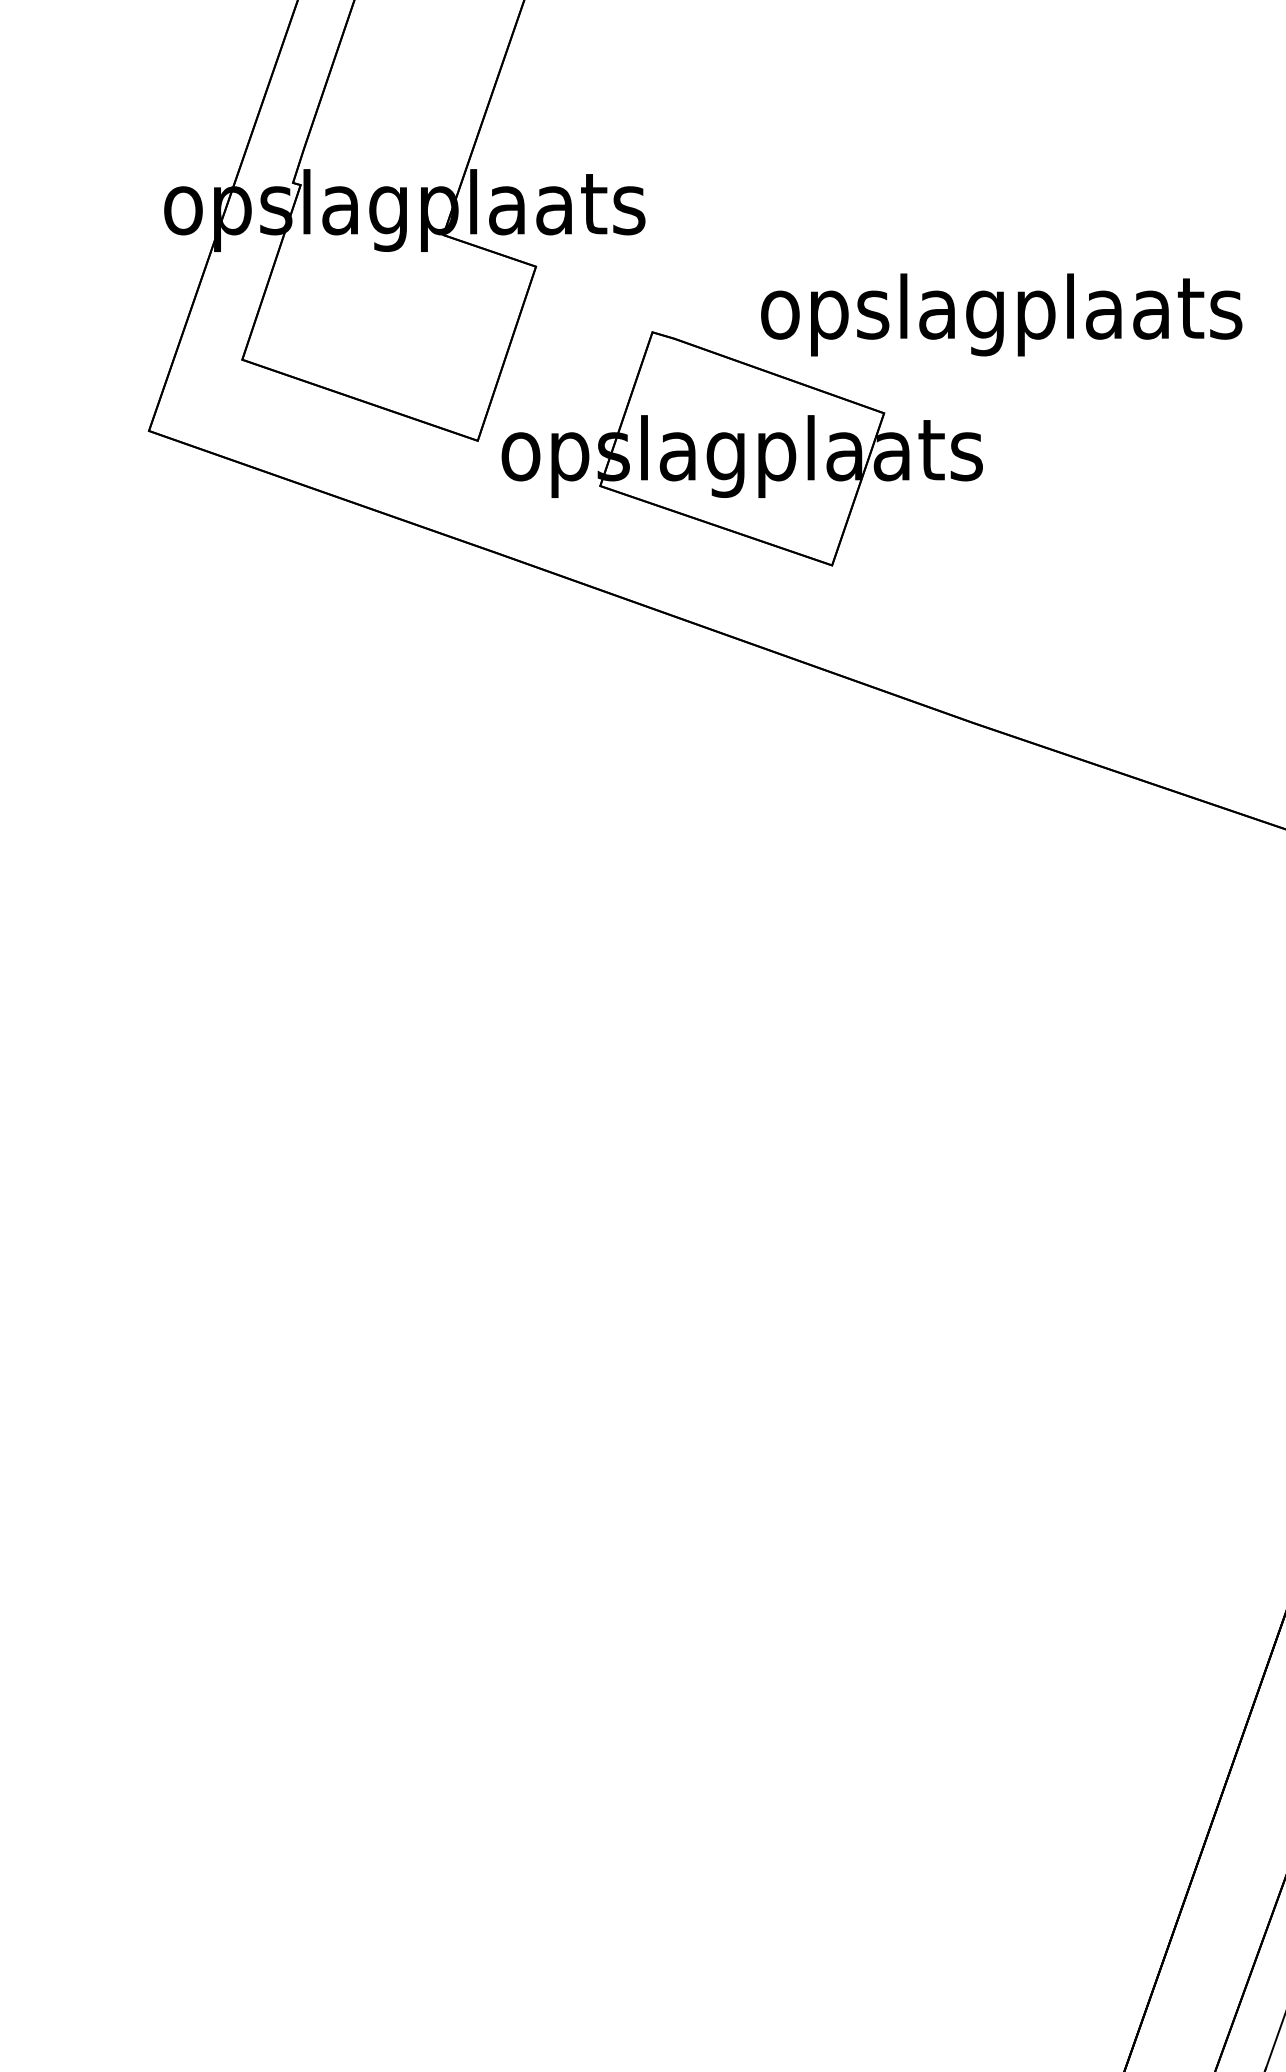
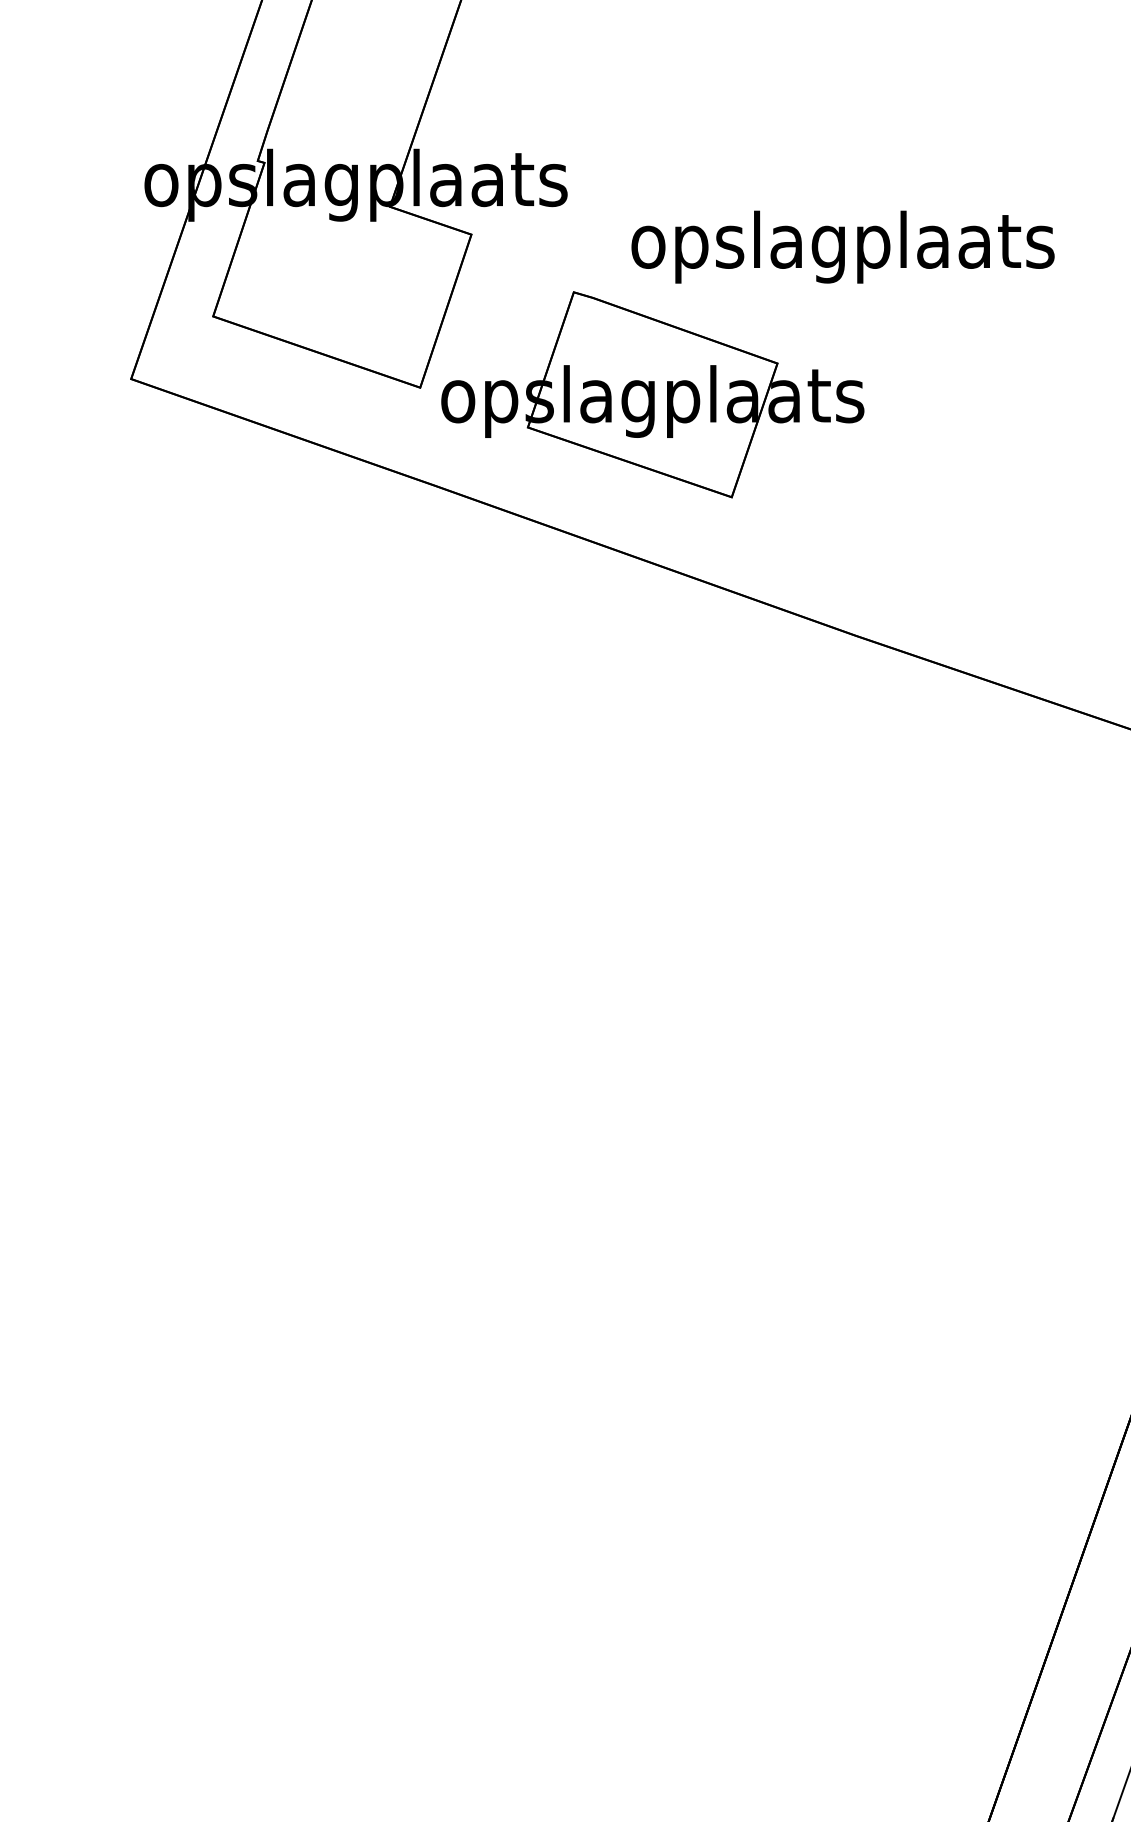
text: (1001, 314) -> (842, 246), moved

